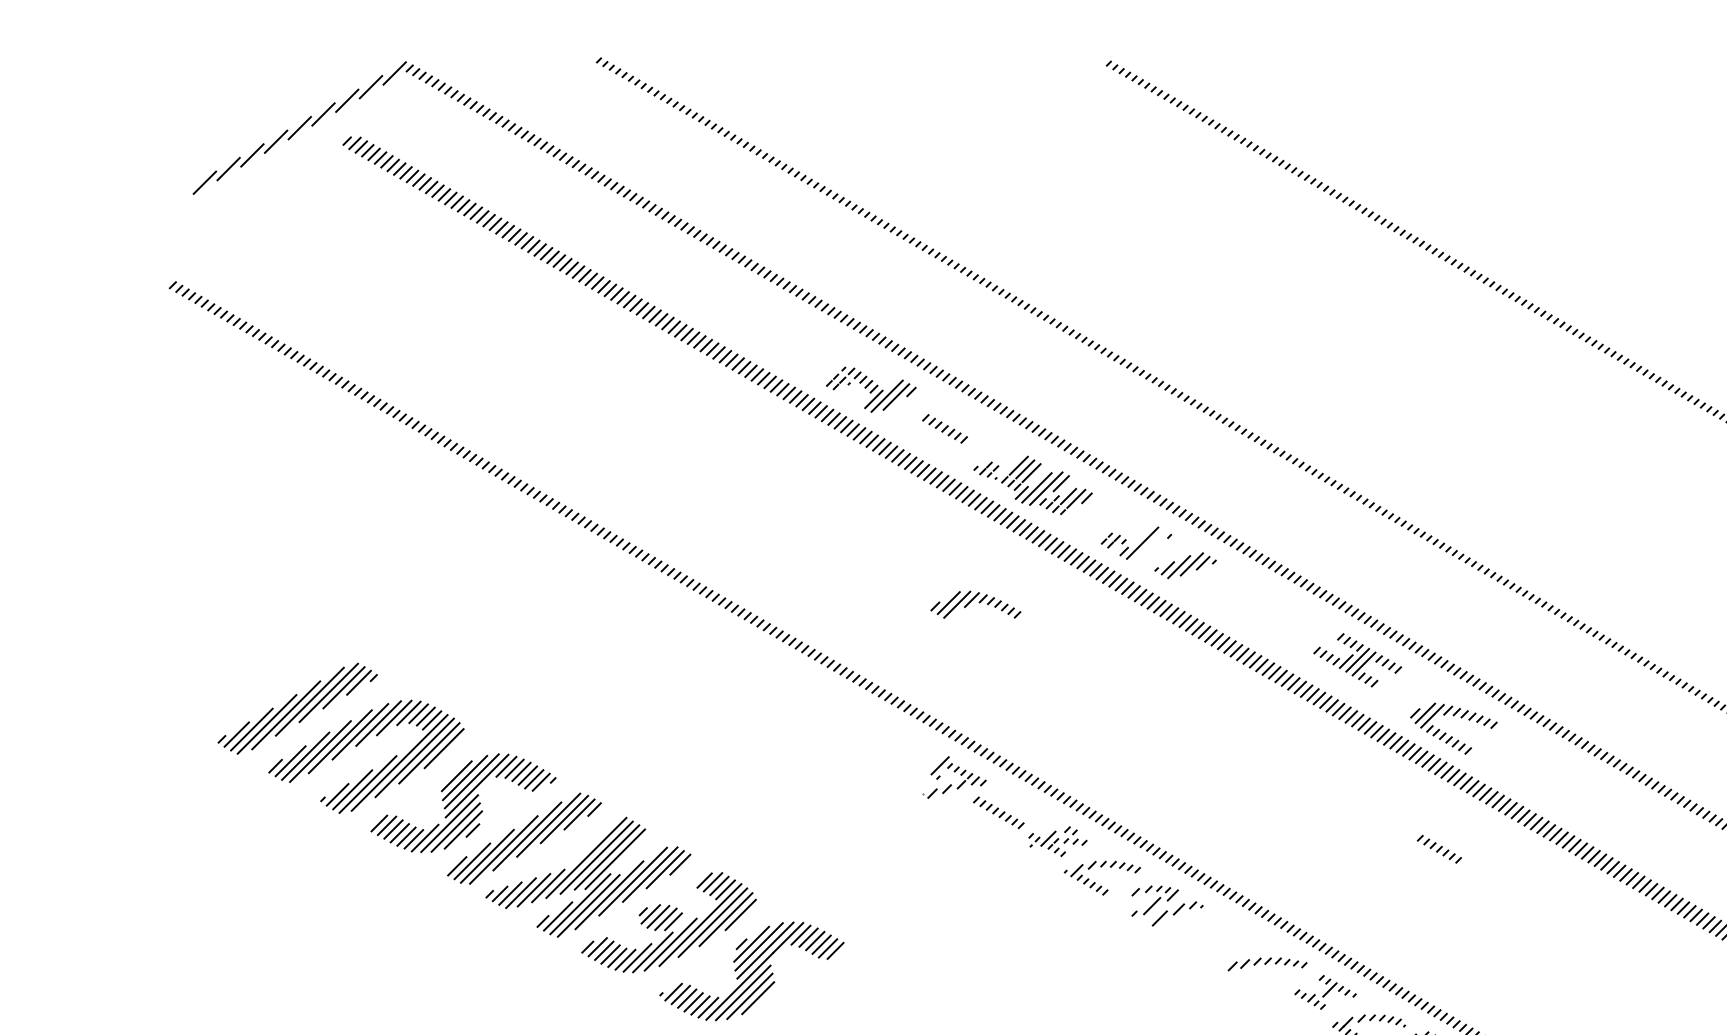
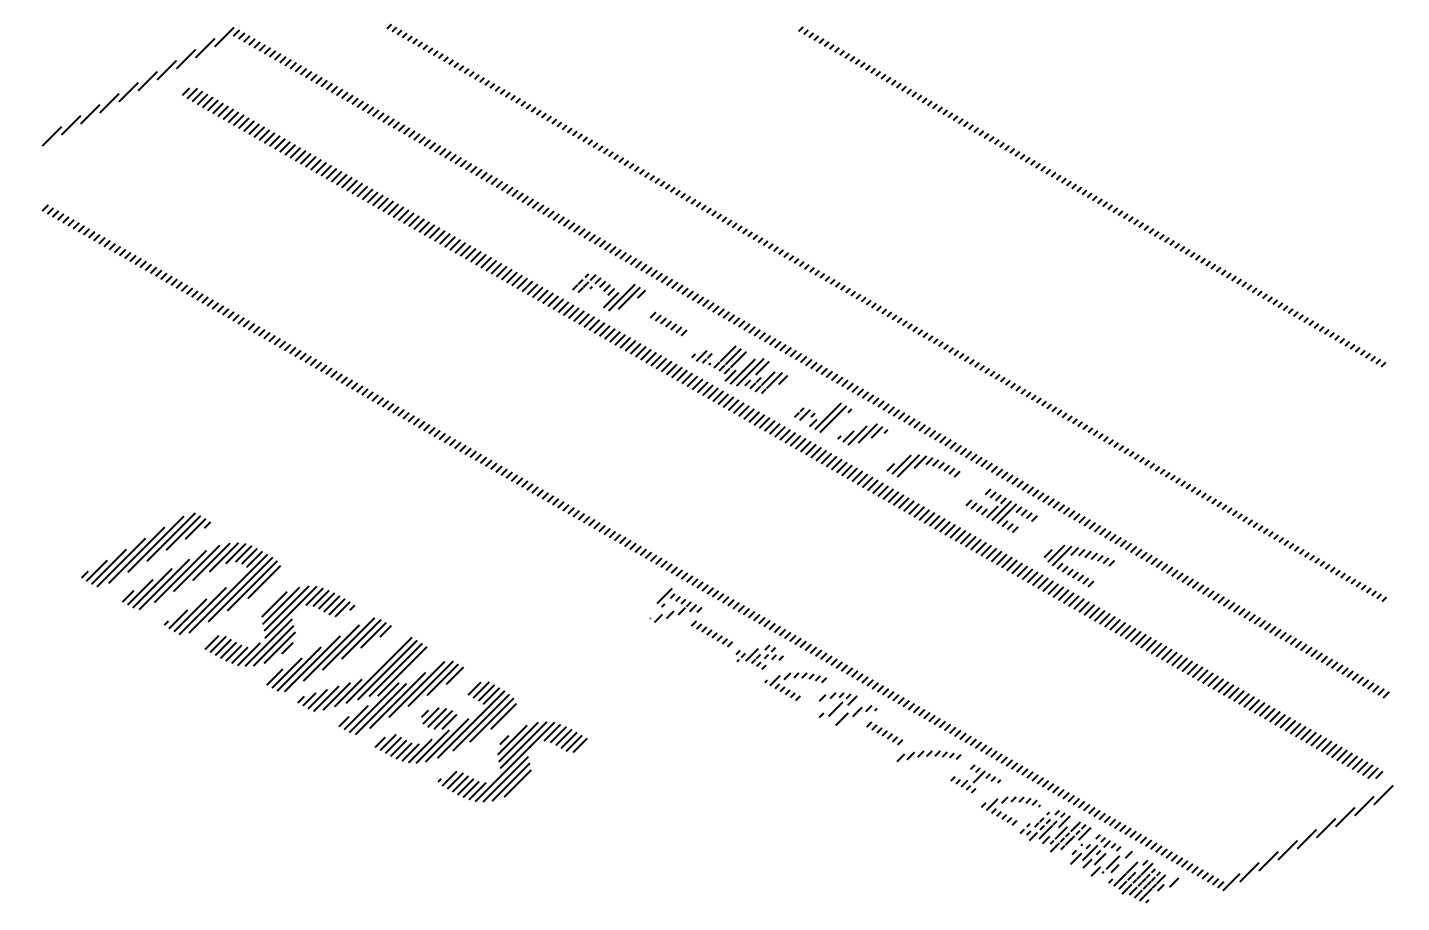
line: (180, 196) -> (51, 136), added
line: (1148, 545) -> (832, 418), added
part: (975, 604) -> (923, 465), moved
part: (1439, 849) -> (884, 733), moved

